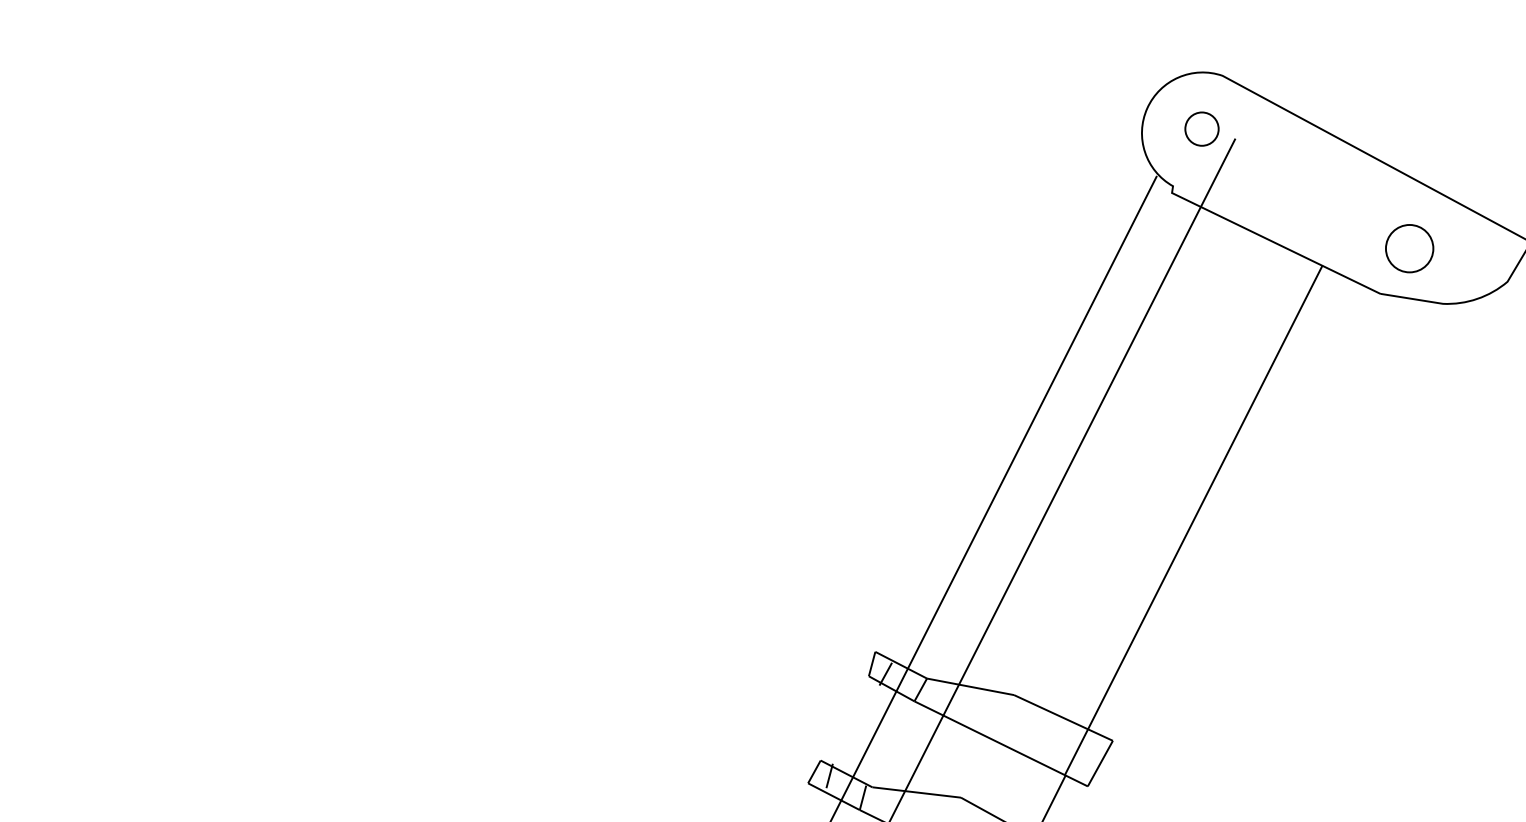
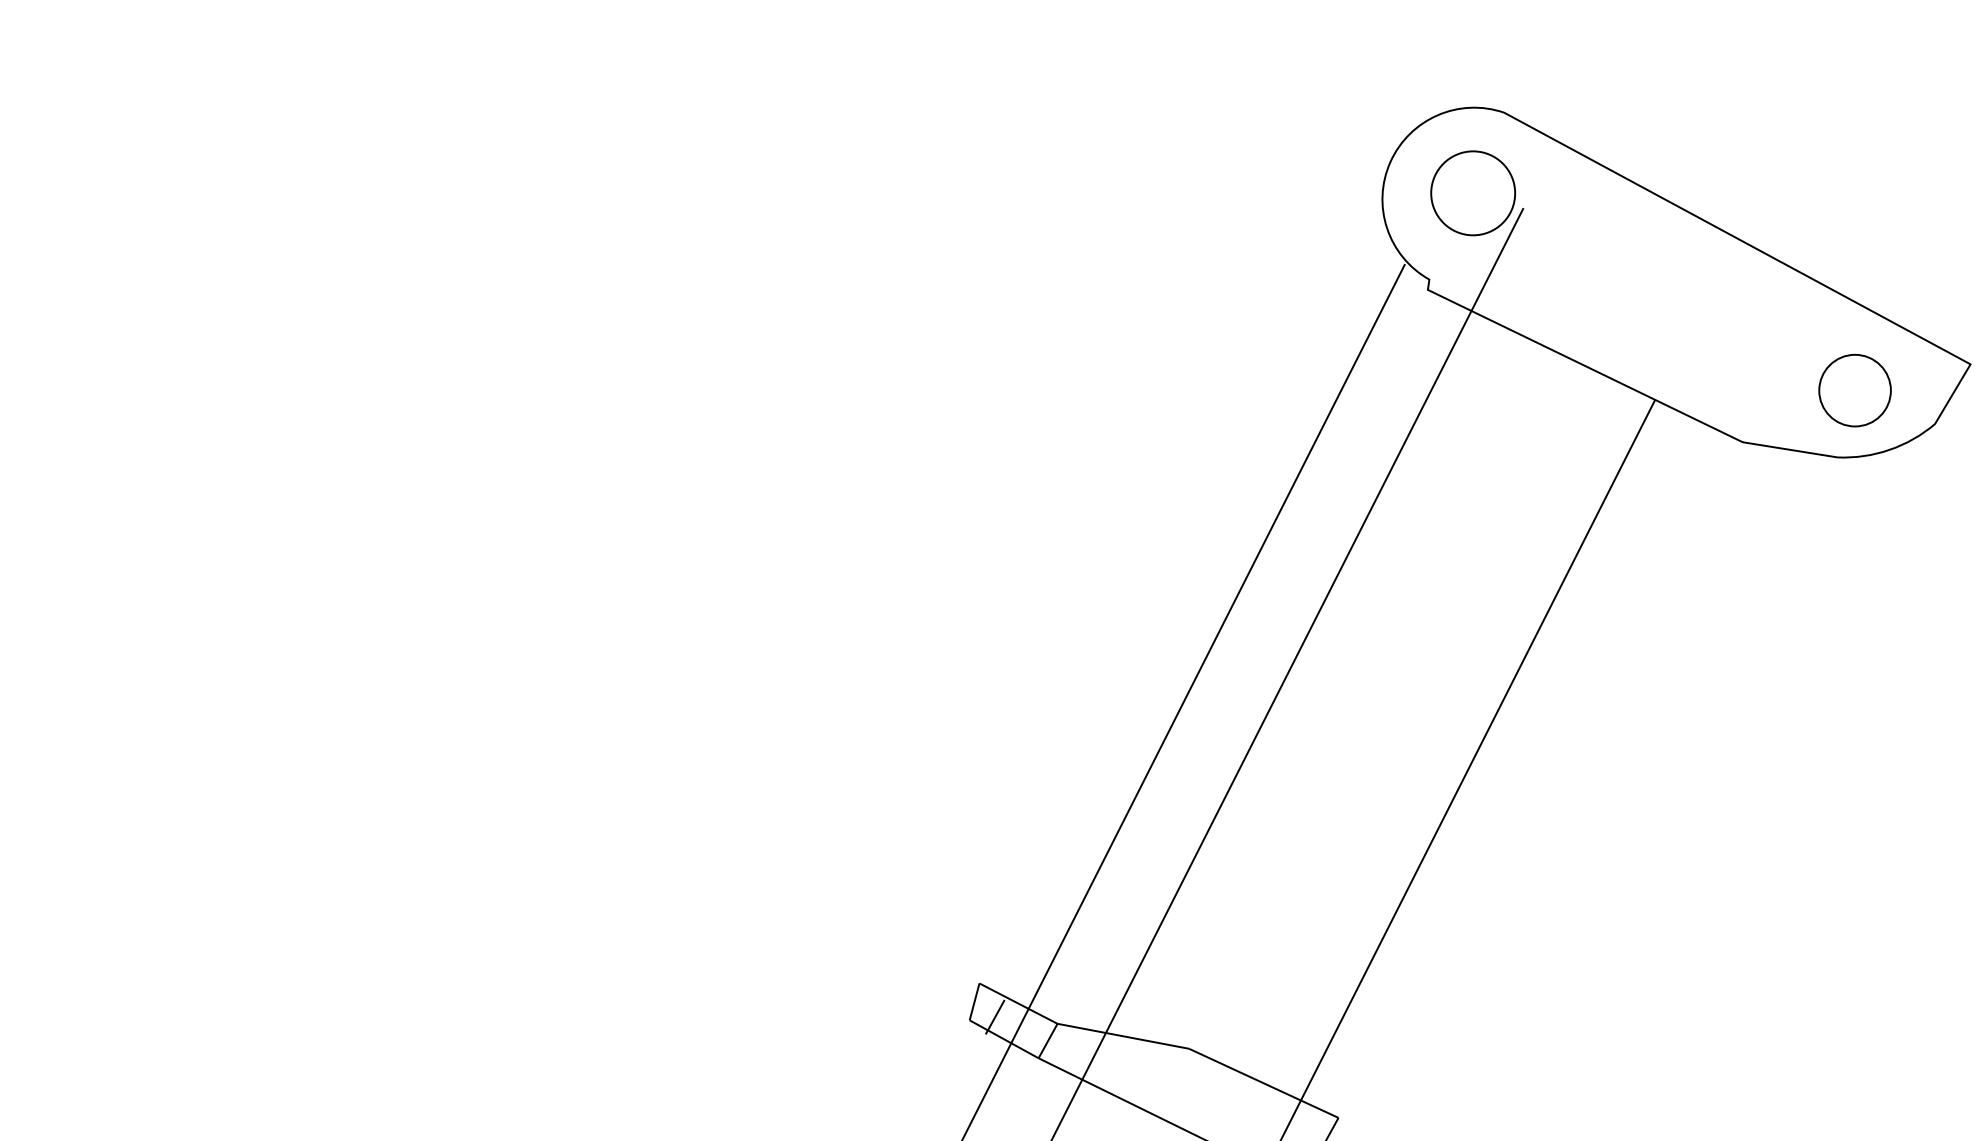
circle: (1201, 128) -> (1472, 192), size x1.67
circle: (1409, 248) -> (1854, 390), moved

